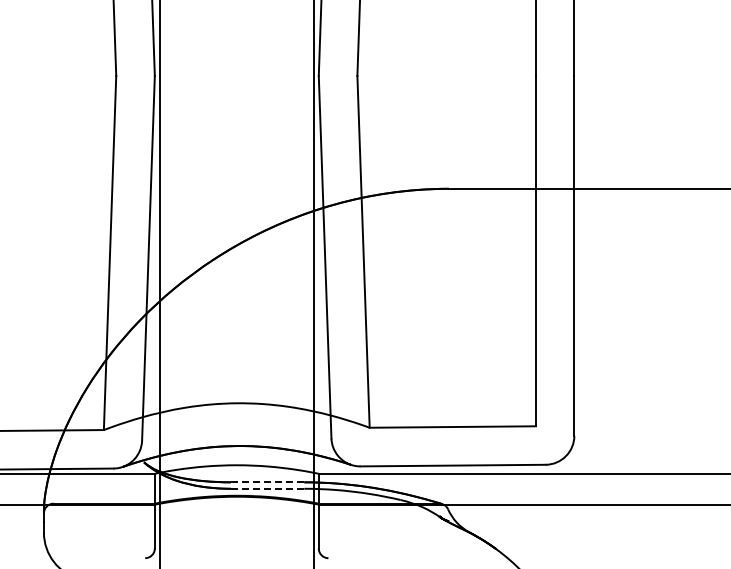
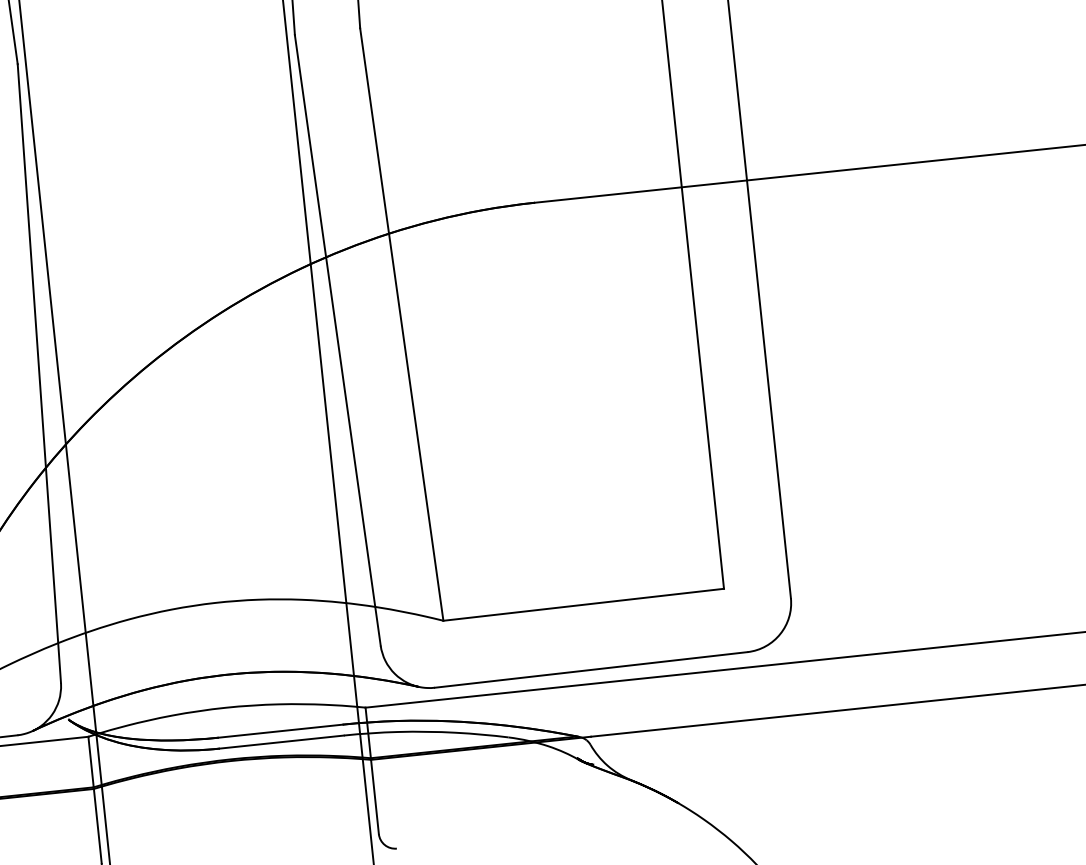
line: (267, 482) -> (280, 731), dashed -> solid
line: (267, 488) -> (281, 741), dashed -> solid

